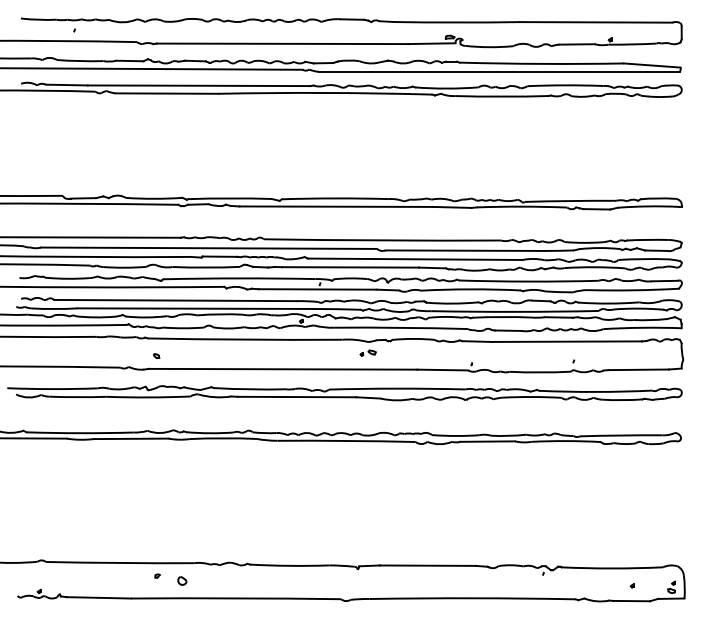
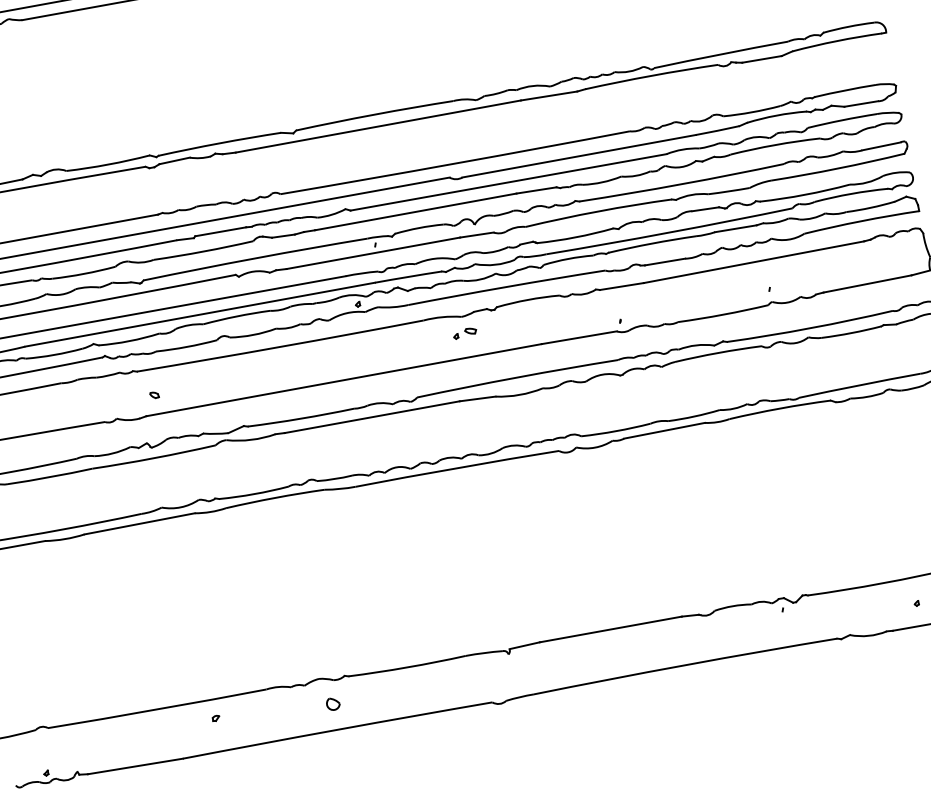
part: (182, 580) -> (333, 703), moved

